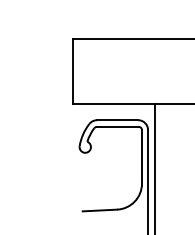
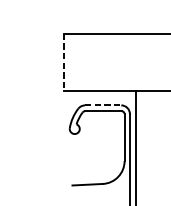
line: (73, 71) -> (64, 62), solid -> dashed
line: (117, 120) -> (103, 105), solid -> dashed

